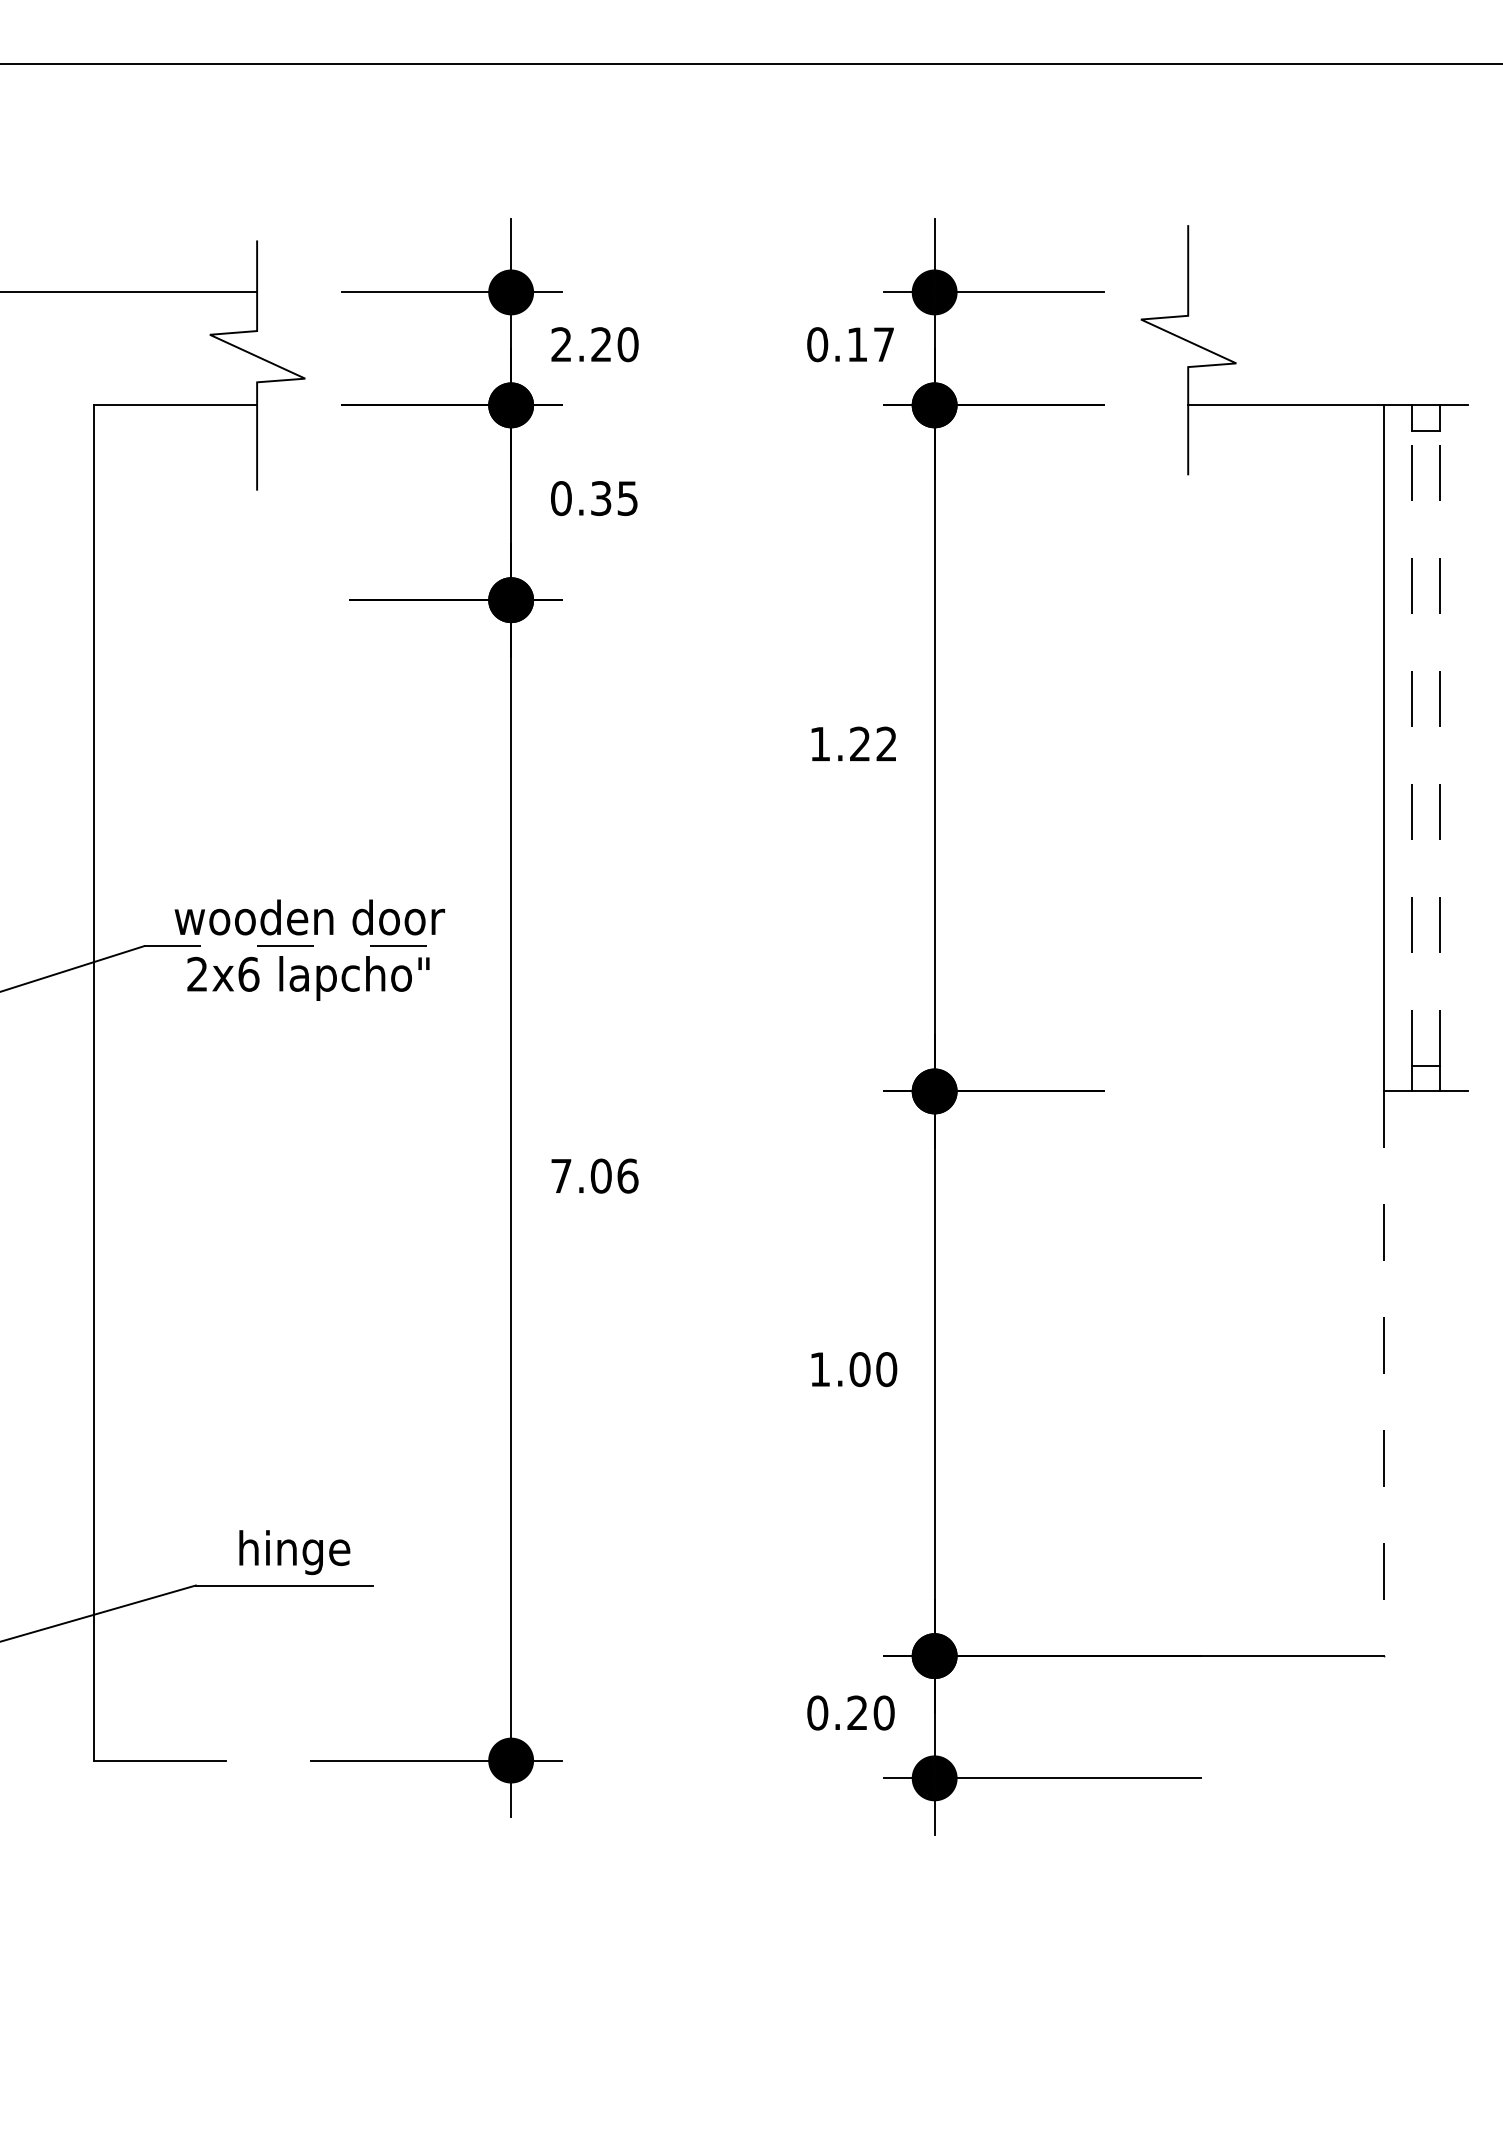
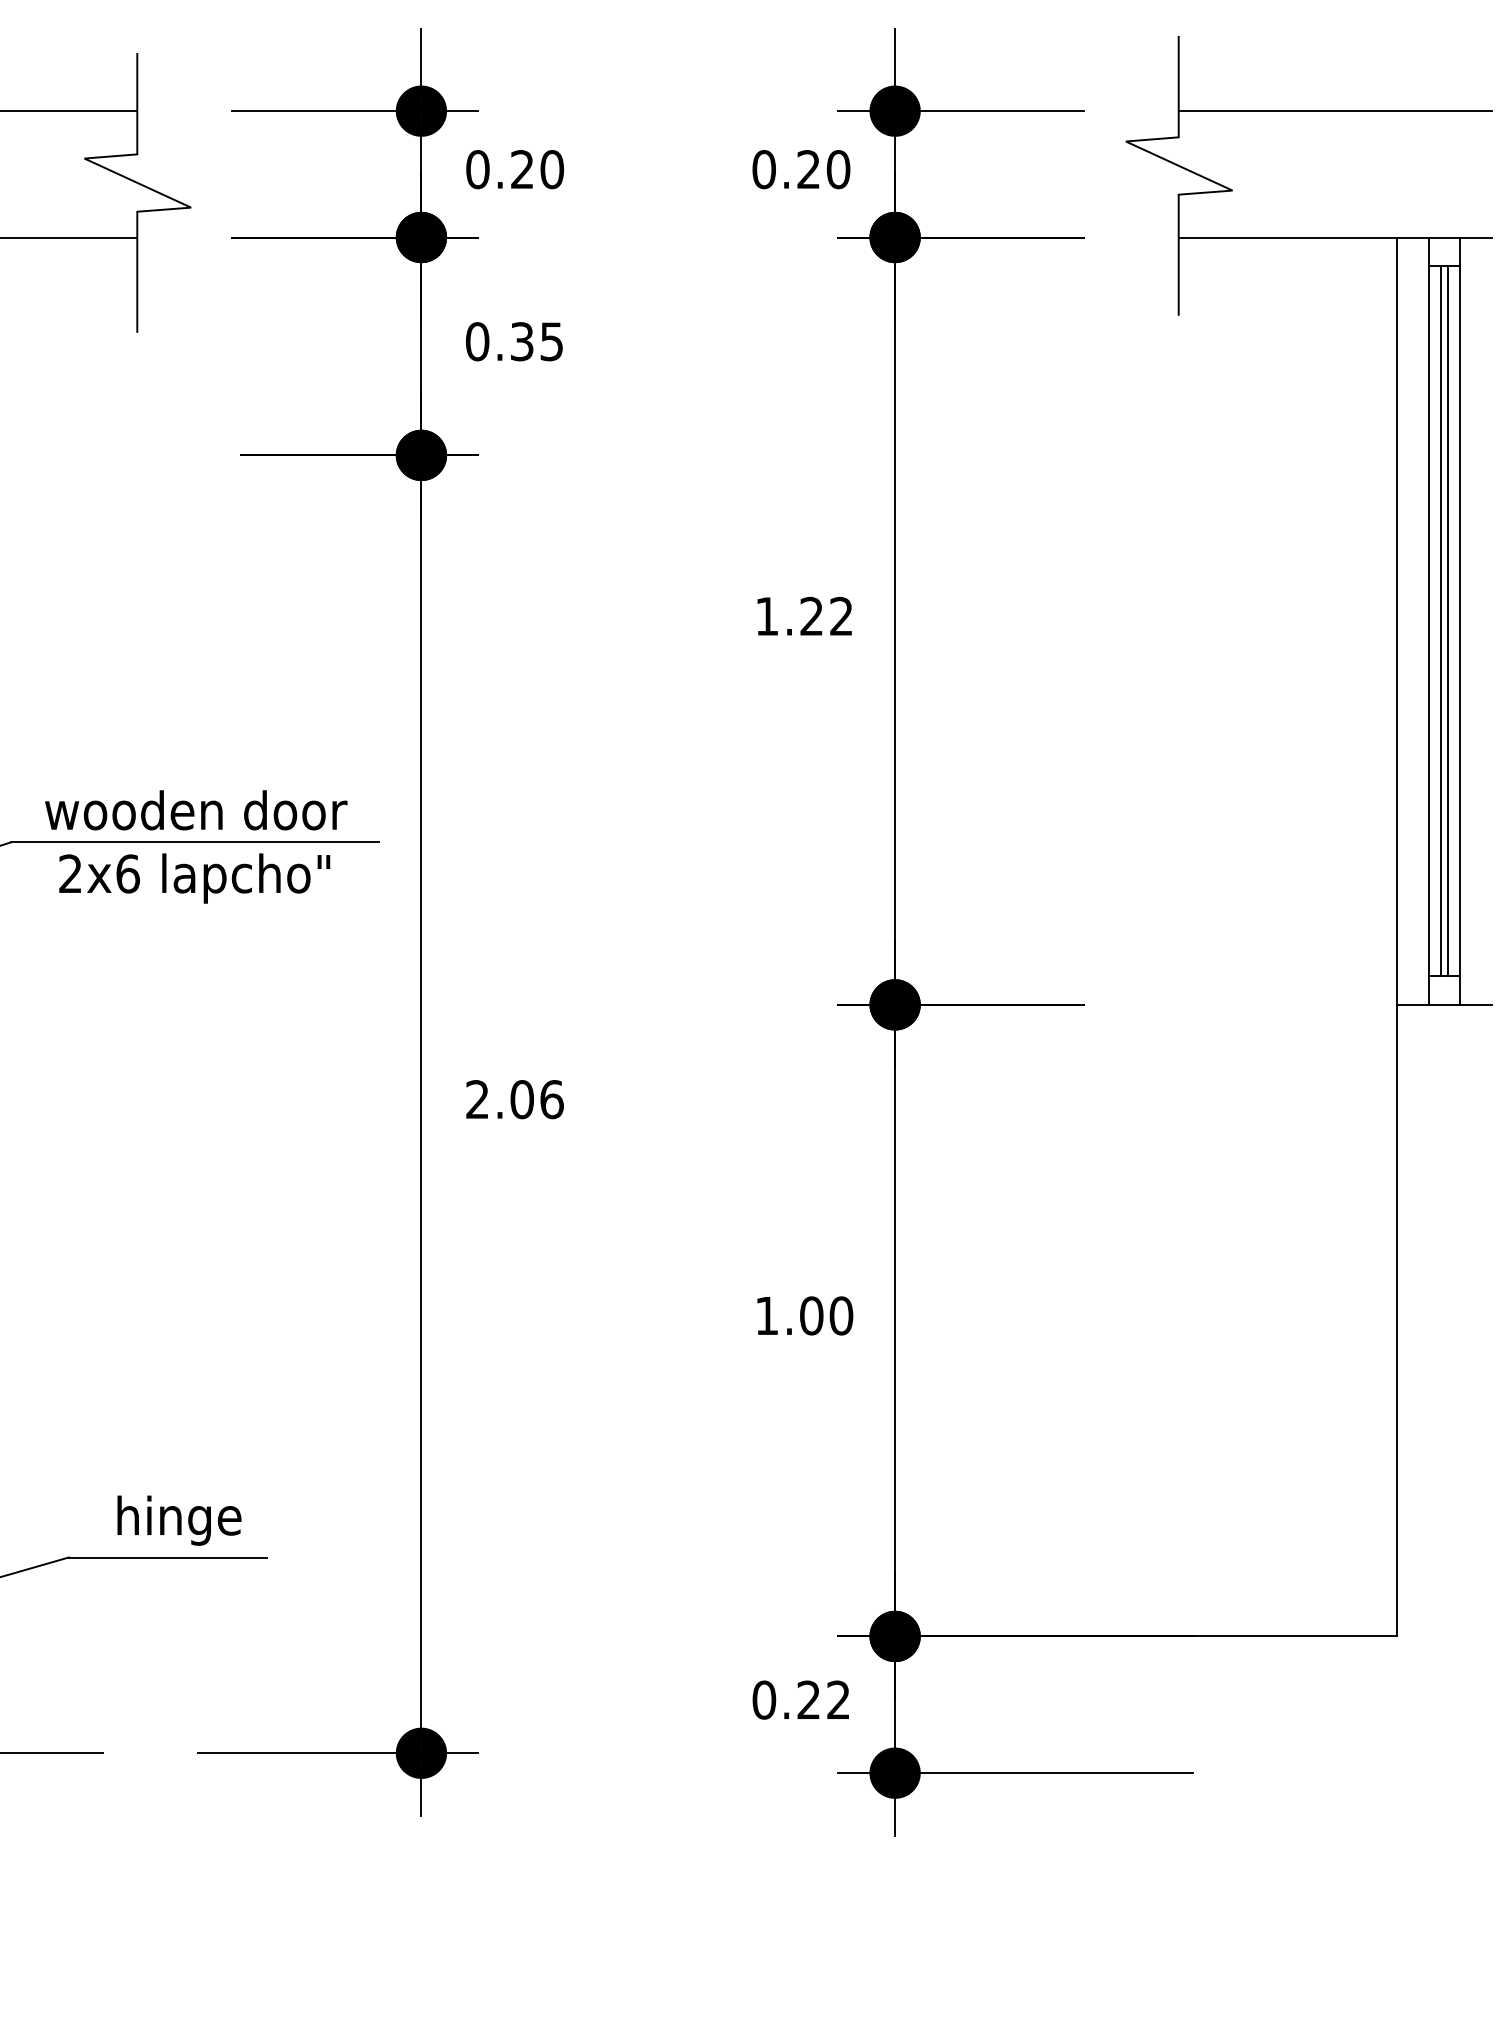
line: (1328, 292) -> (1335, 111), added
text: (561, 344) -> (477, 169), 2.20 -> 0.20
text: (870, 344) -> (823, 169), 0.17 -> 0.20
line: (1411, 748) -> (1428, 621), dashed -> solid
line: (1423, 748) -> (1441, 621), added
line: (1428, 748) -> (1447, 621), added
line: (1439, 748) -> (1459, 621), dashed -> solid
line: (308, 946) -> (194, 842), dashed -> solid
text: (561, 1175) -> (477, 1098), 7.06 -> 2.06
line: (1383, 1374) -> (1397, 1321), dashed -> solid
text: (883, 1712) -> (837, 1699), 0.20 -> 0.22

